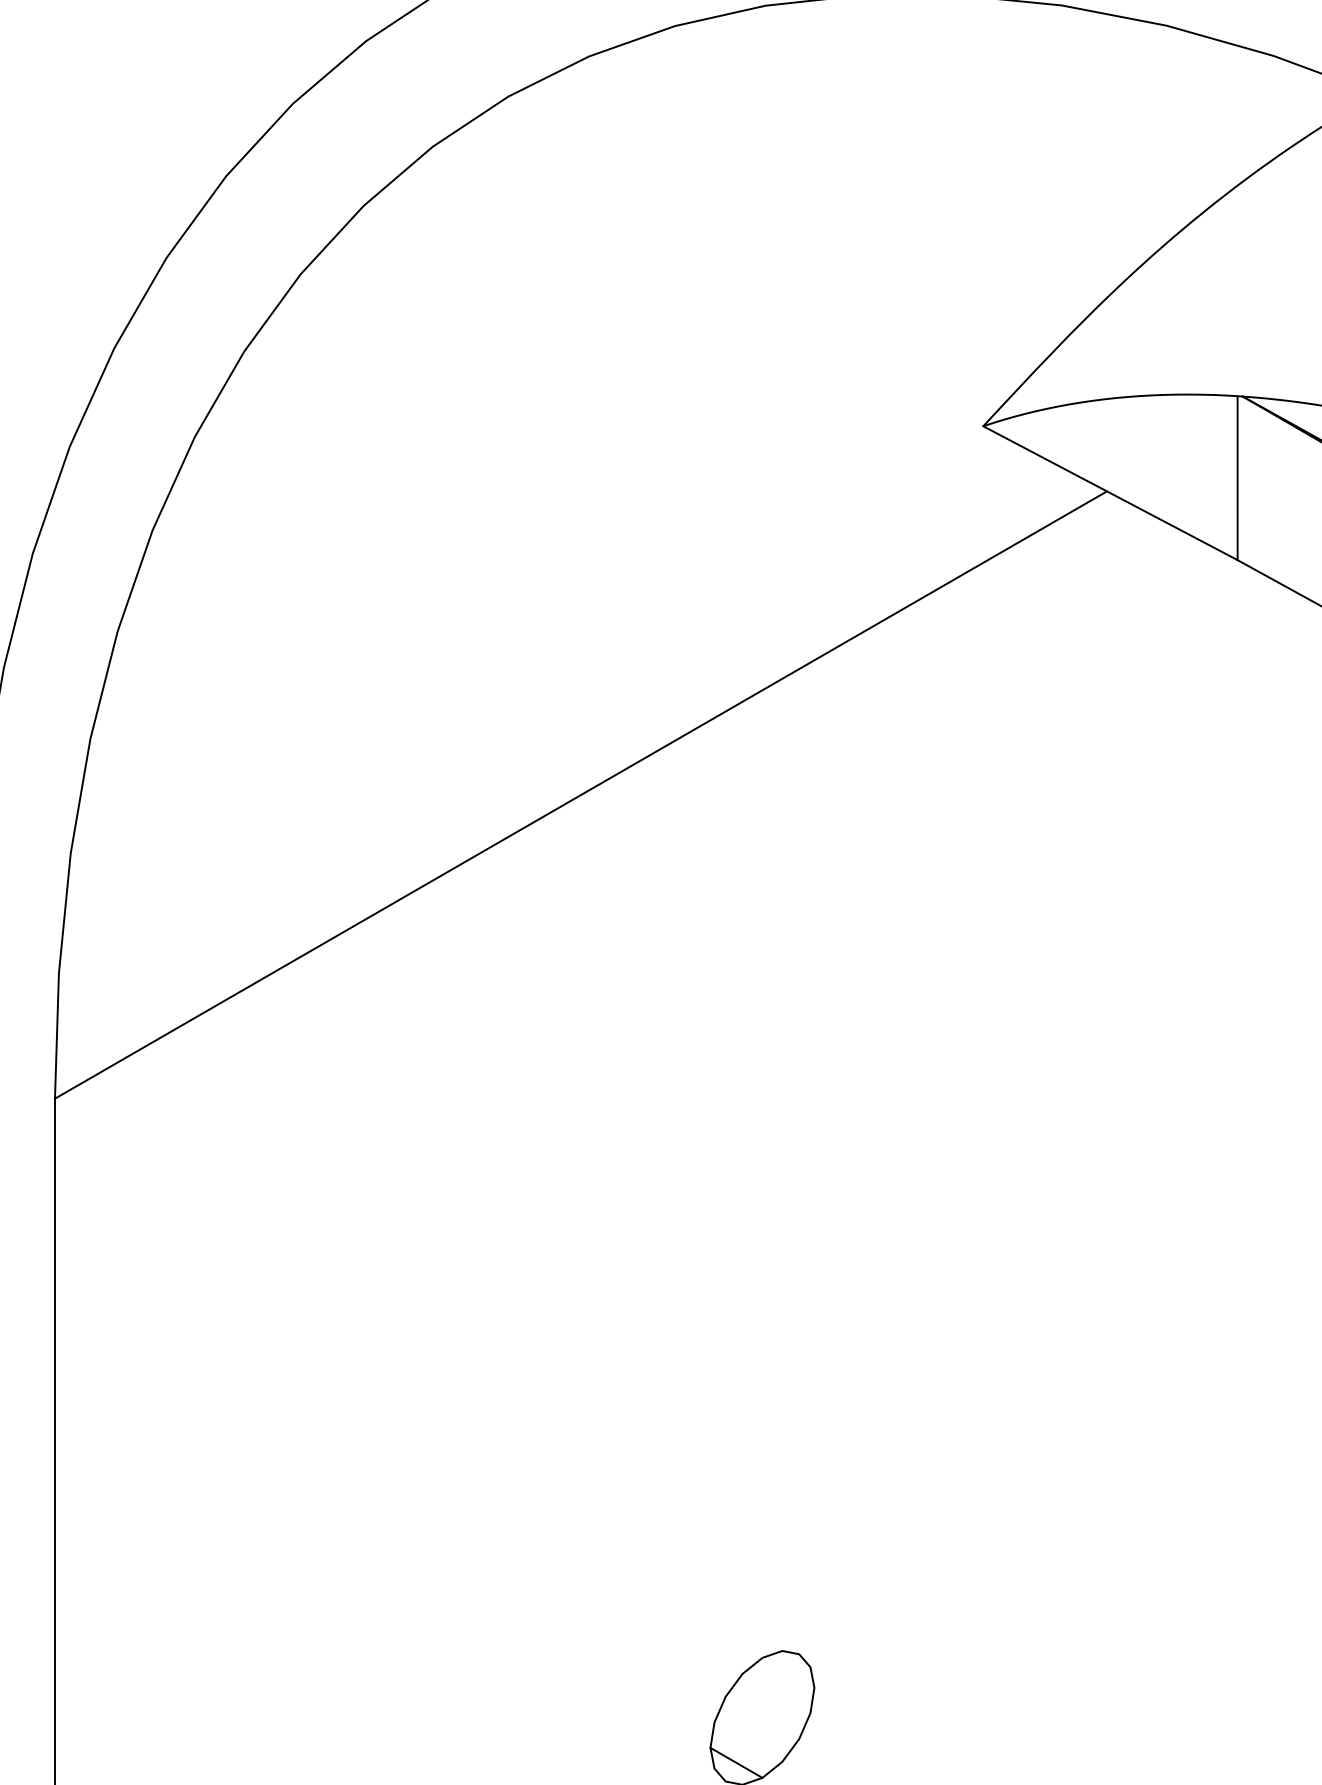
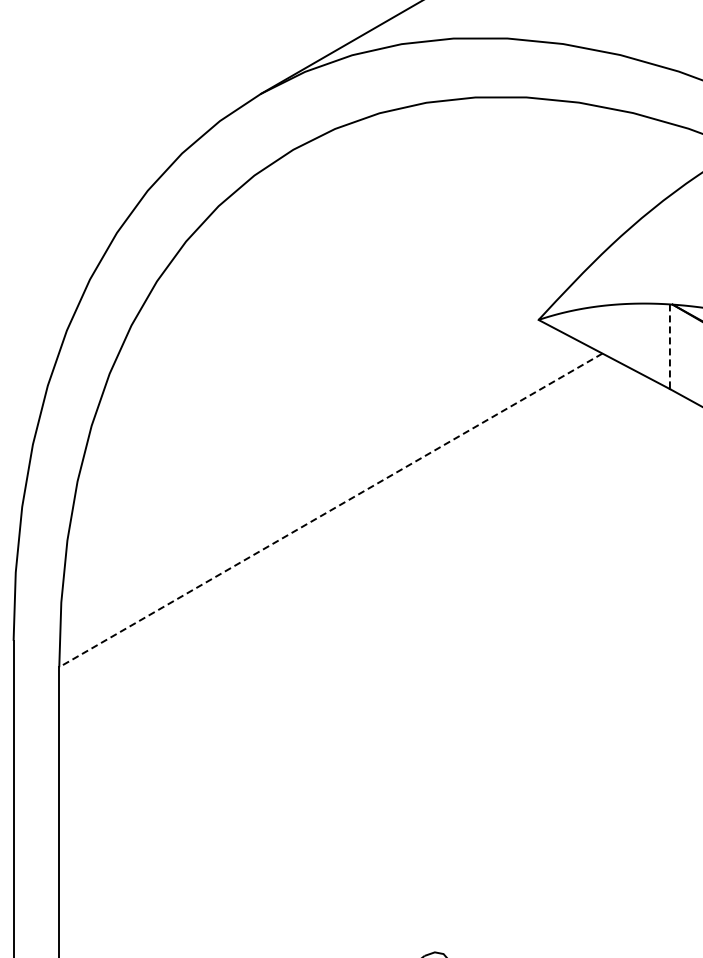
line: (1236, 479) -> (669, 347), solid -> dashed
line: (580, 795) -> (330, 510), solid -> dashed

